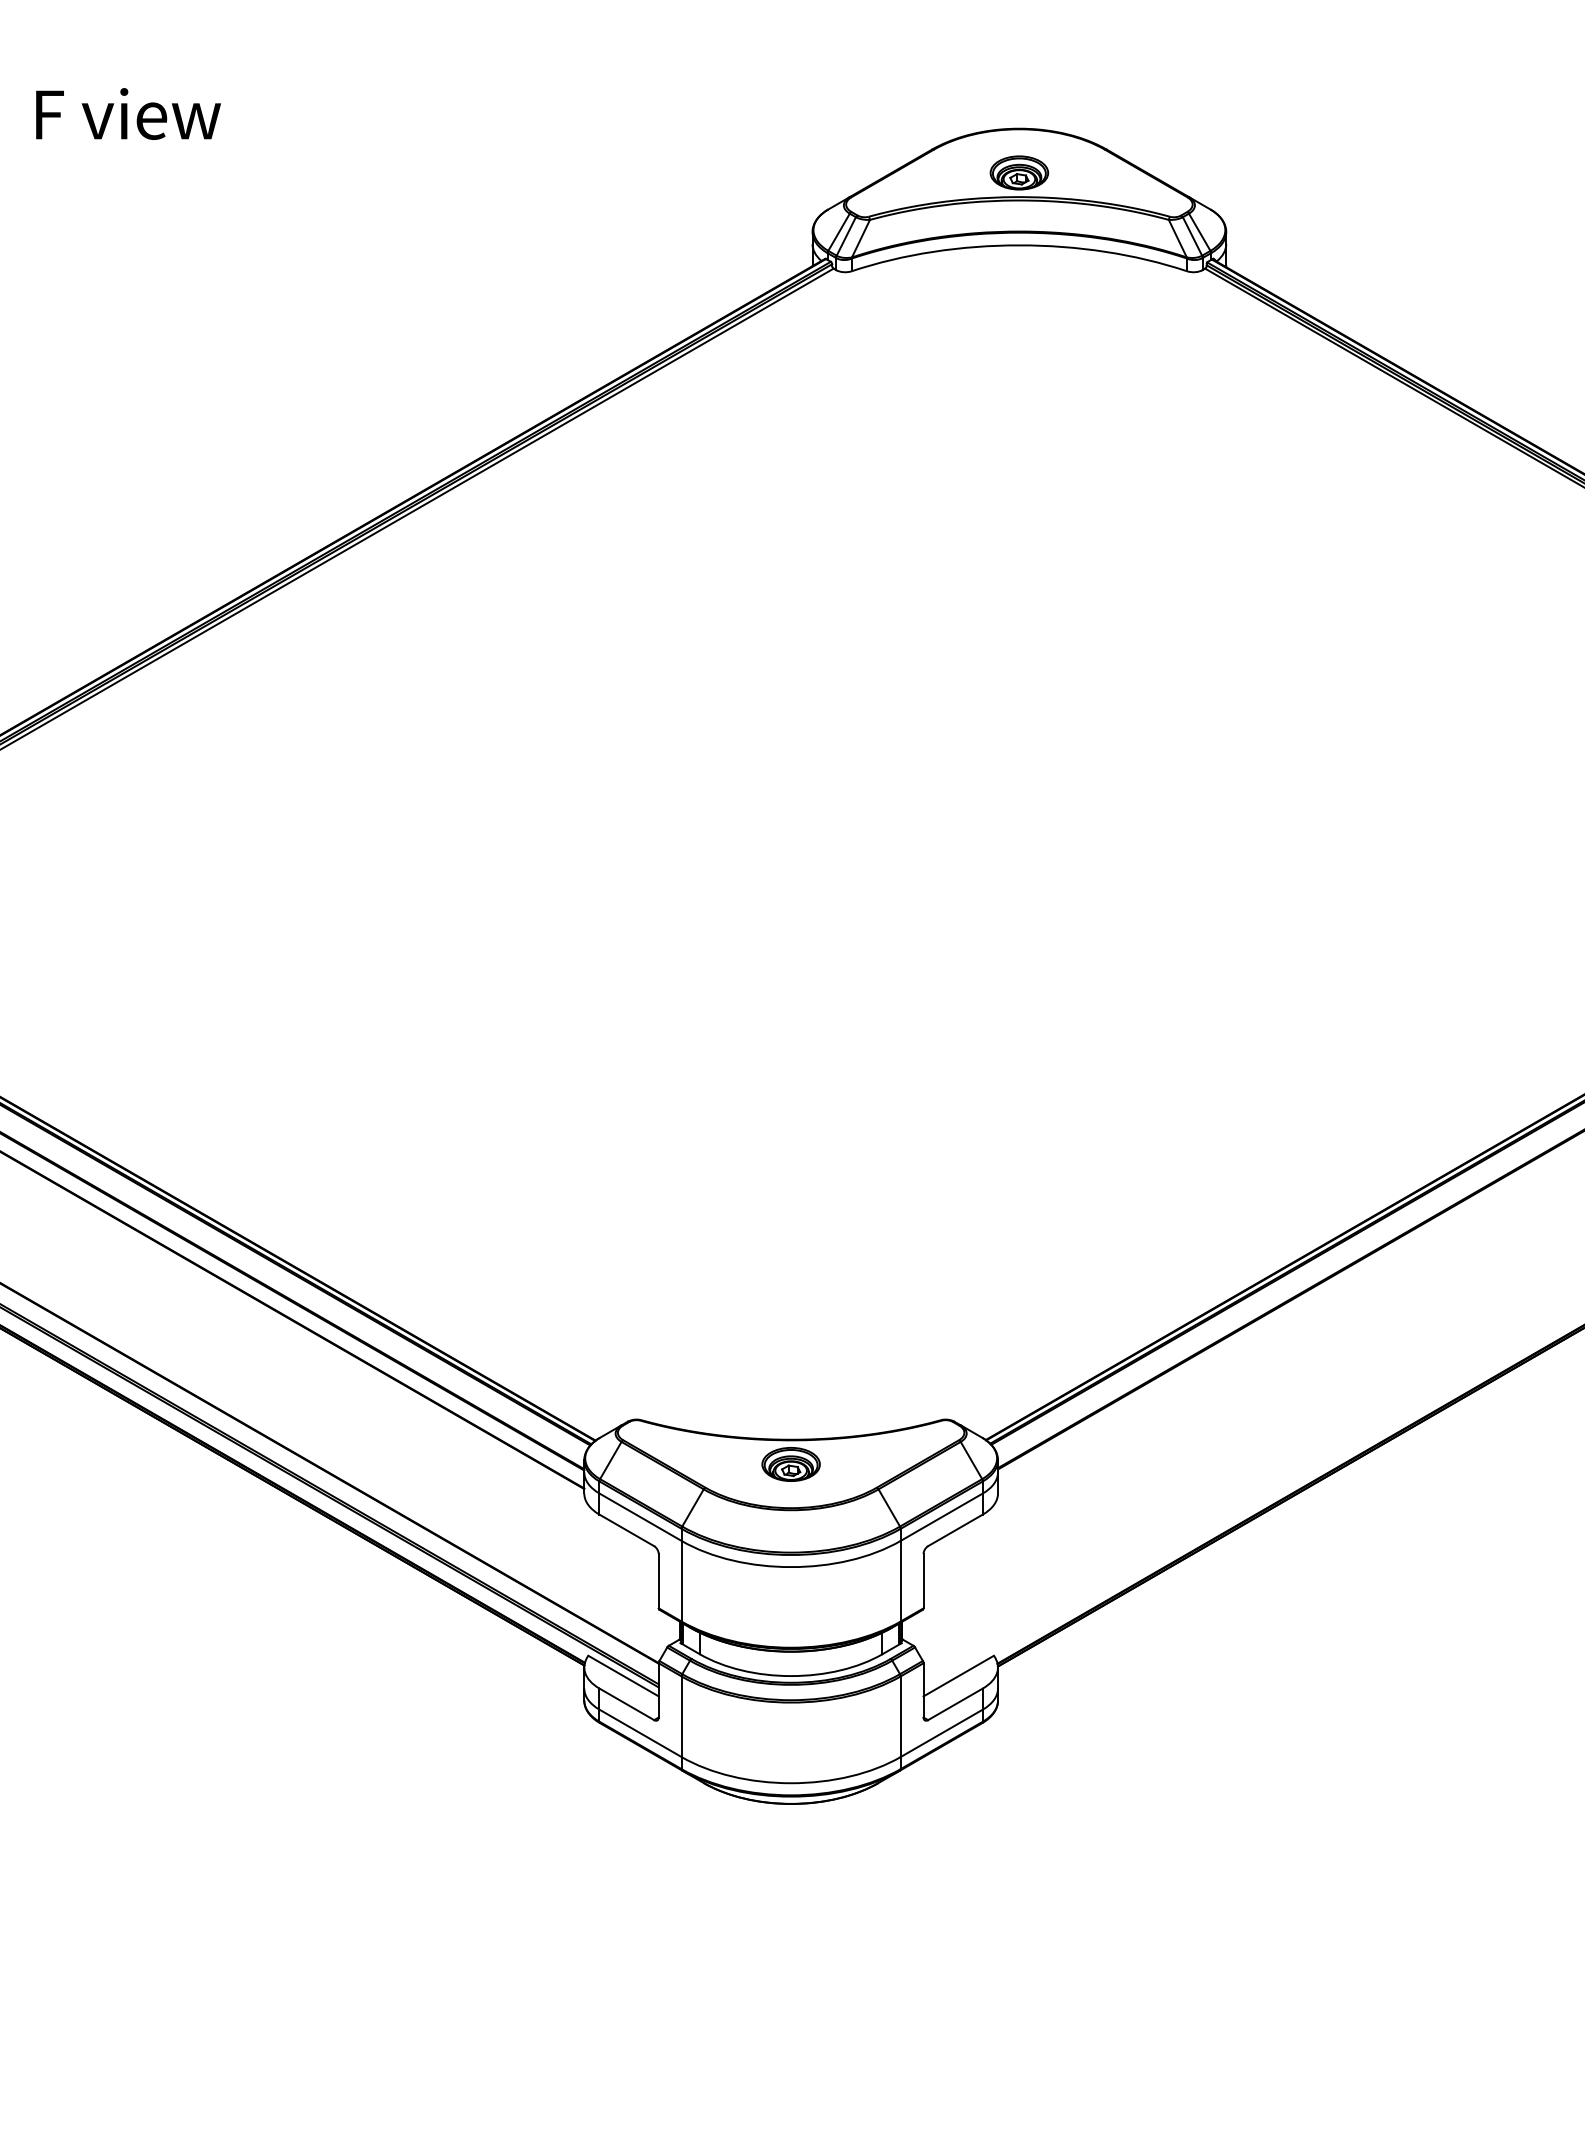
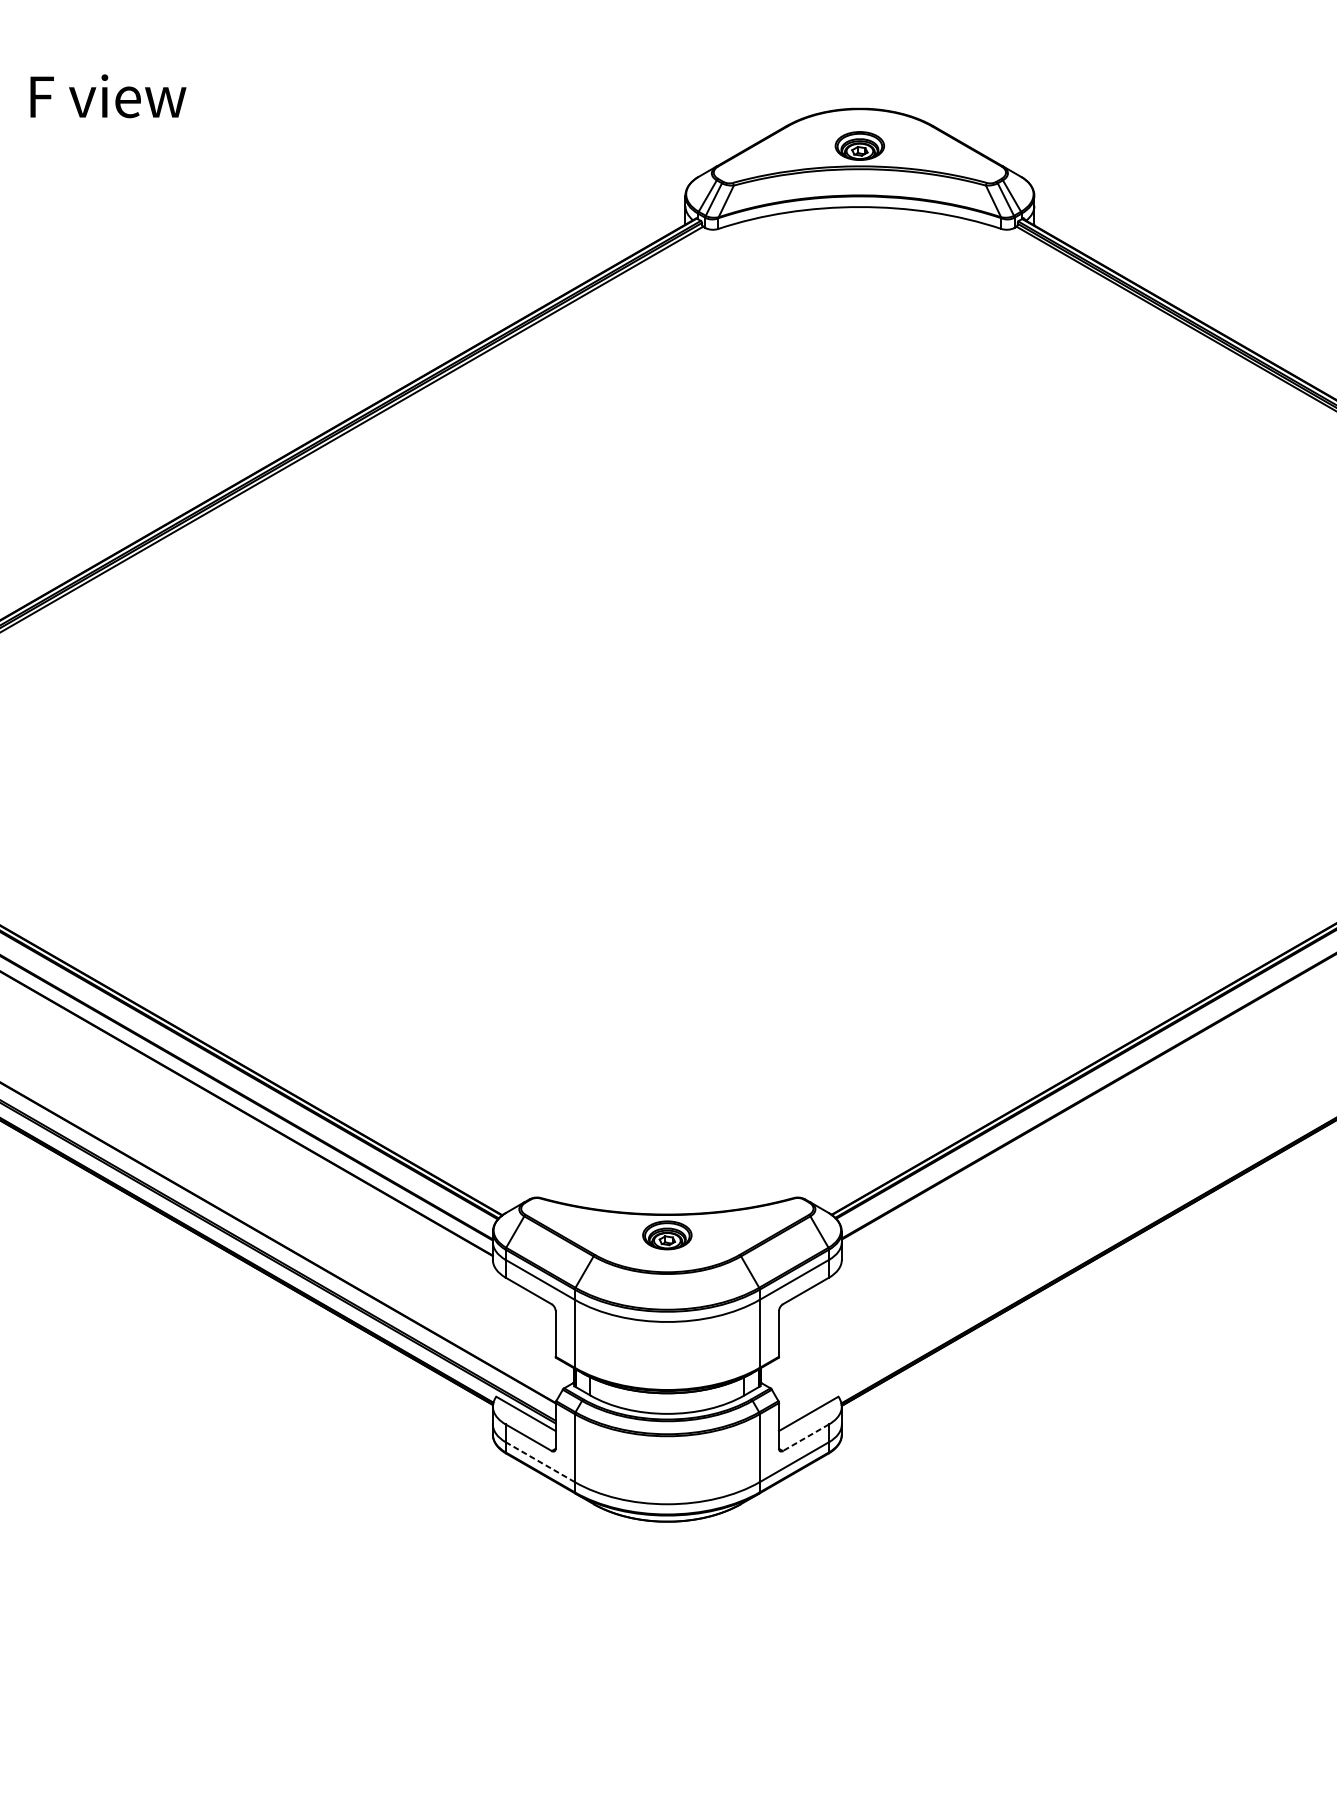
line: (955, 1704) -> (805, 1437), solid -> dashed
line: (640, 1733) -> (540, 1462), solid -> dashed

